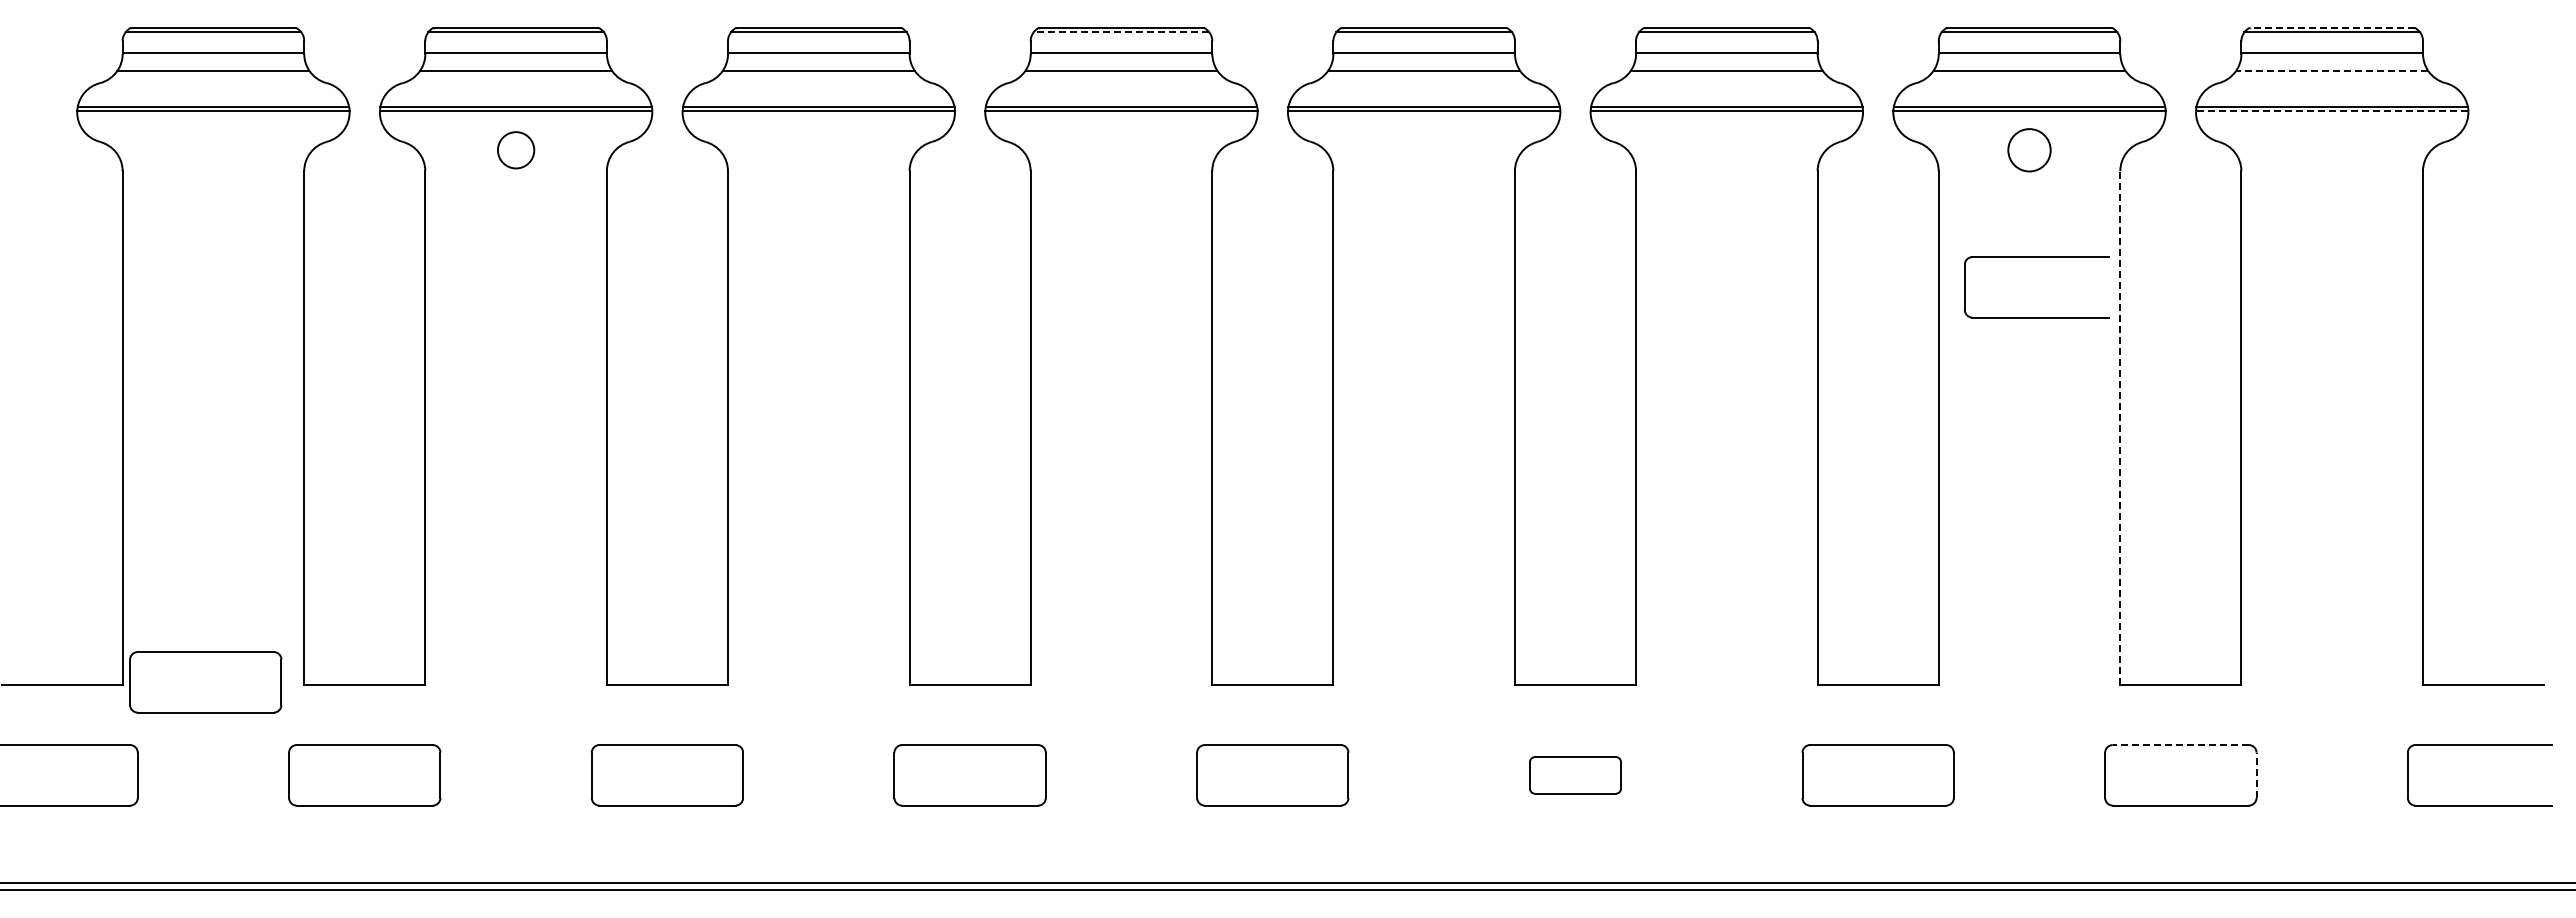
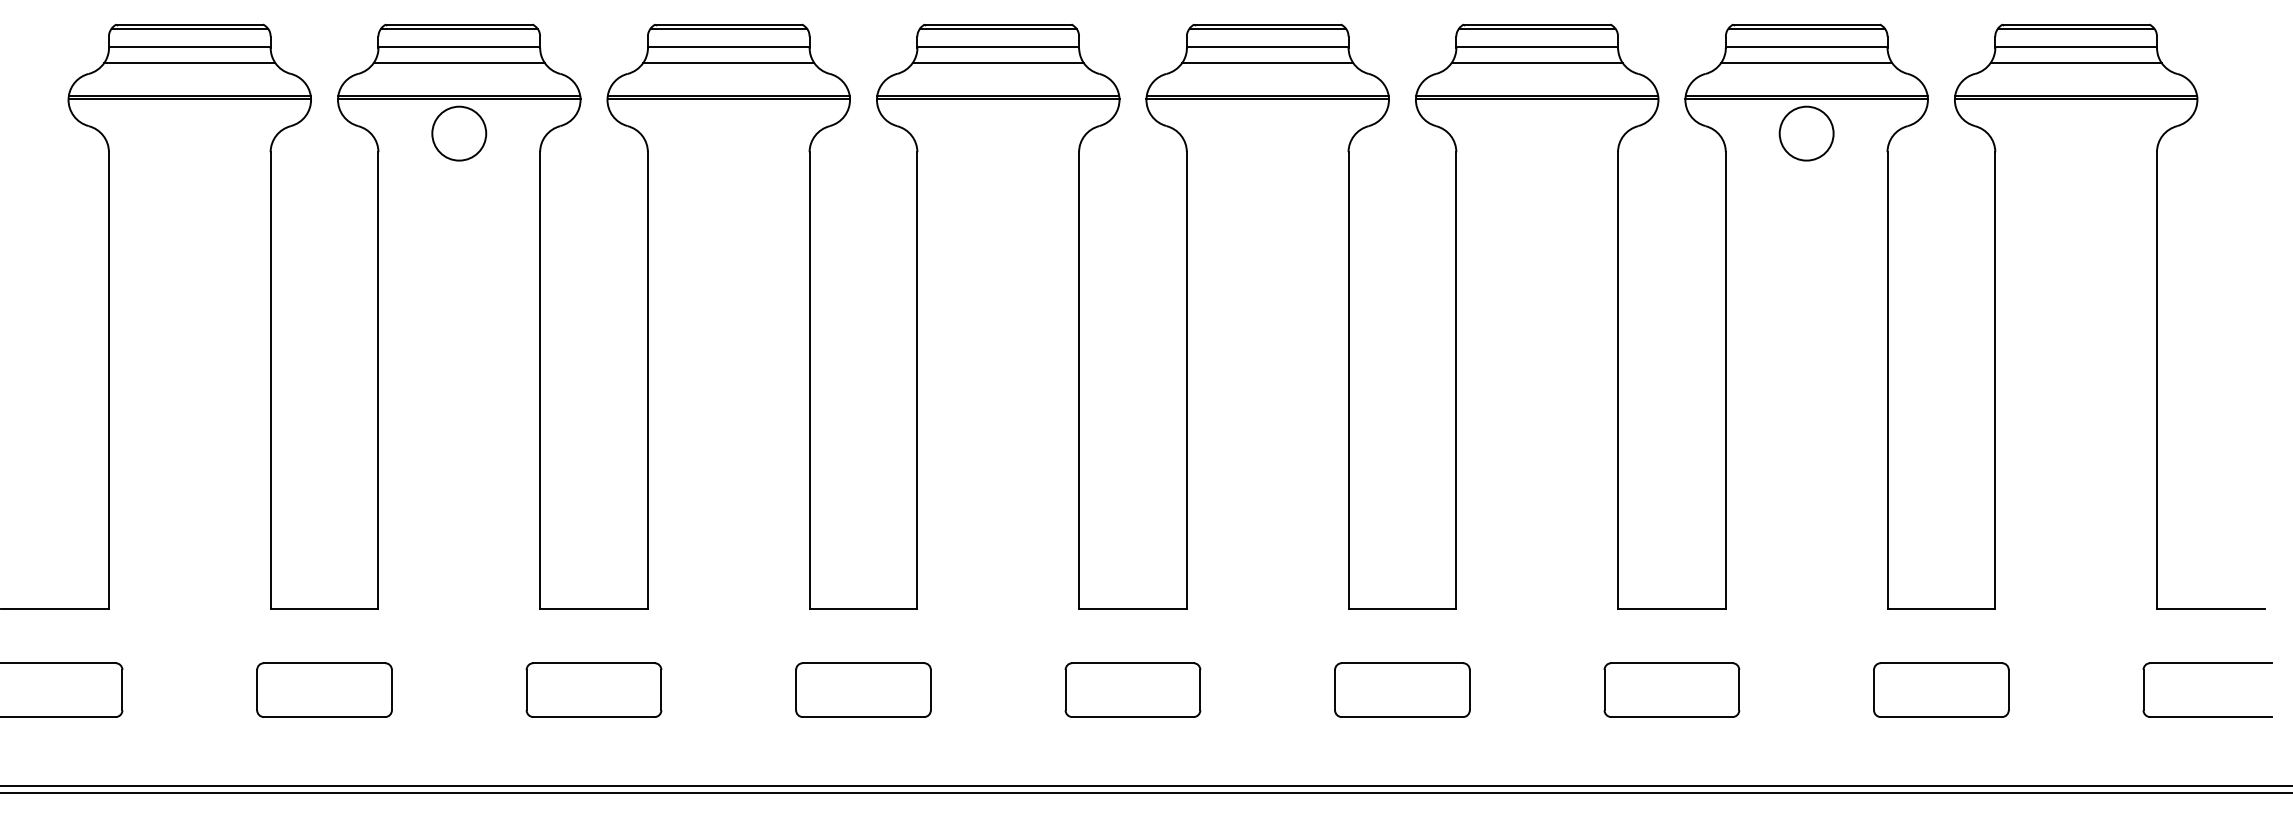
line: (2331, 27) -> (2075, 24), dashed -> solid
line: (1121, 32) -> (998, 28), dashed -> solid
line: (2332, 70) -> (2076, 62), dashed -> solid
line: (2331, 111) -> (2075, 99), dashed -> solid
circle: (515, 150) -> (458, 133), size x1.67
circle: (2029, 150) -> (1806, 133), size x1.43
part: (2036, 257) -> (1812, 229), removed
line: (2120, 427) -> (1887, 380), dashed -> solid
part: (205, 682) -> (182, 607), removed
line: (2180, 745) -> (1941, 663), dashed -> solid
part: (1575, 775) -> (1402, 690), size x1.67
line: (2256, 775) -> (2008, 690), dashed -> solid

